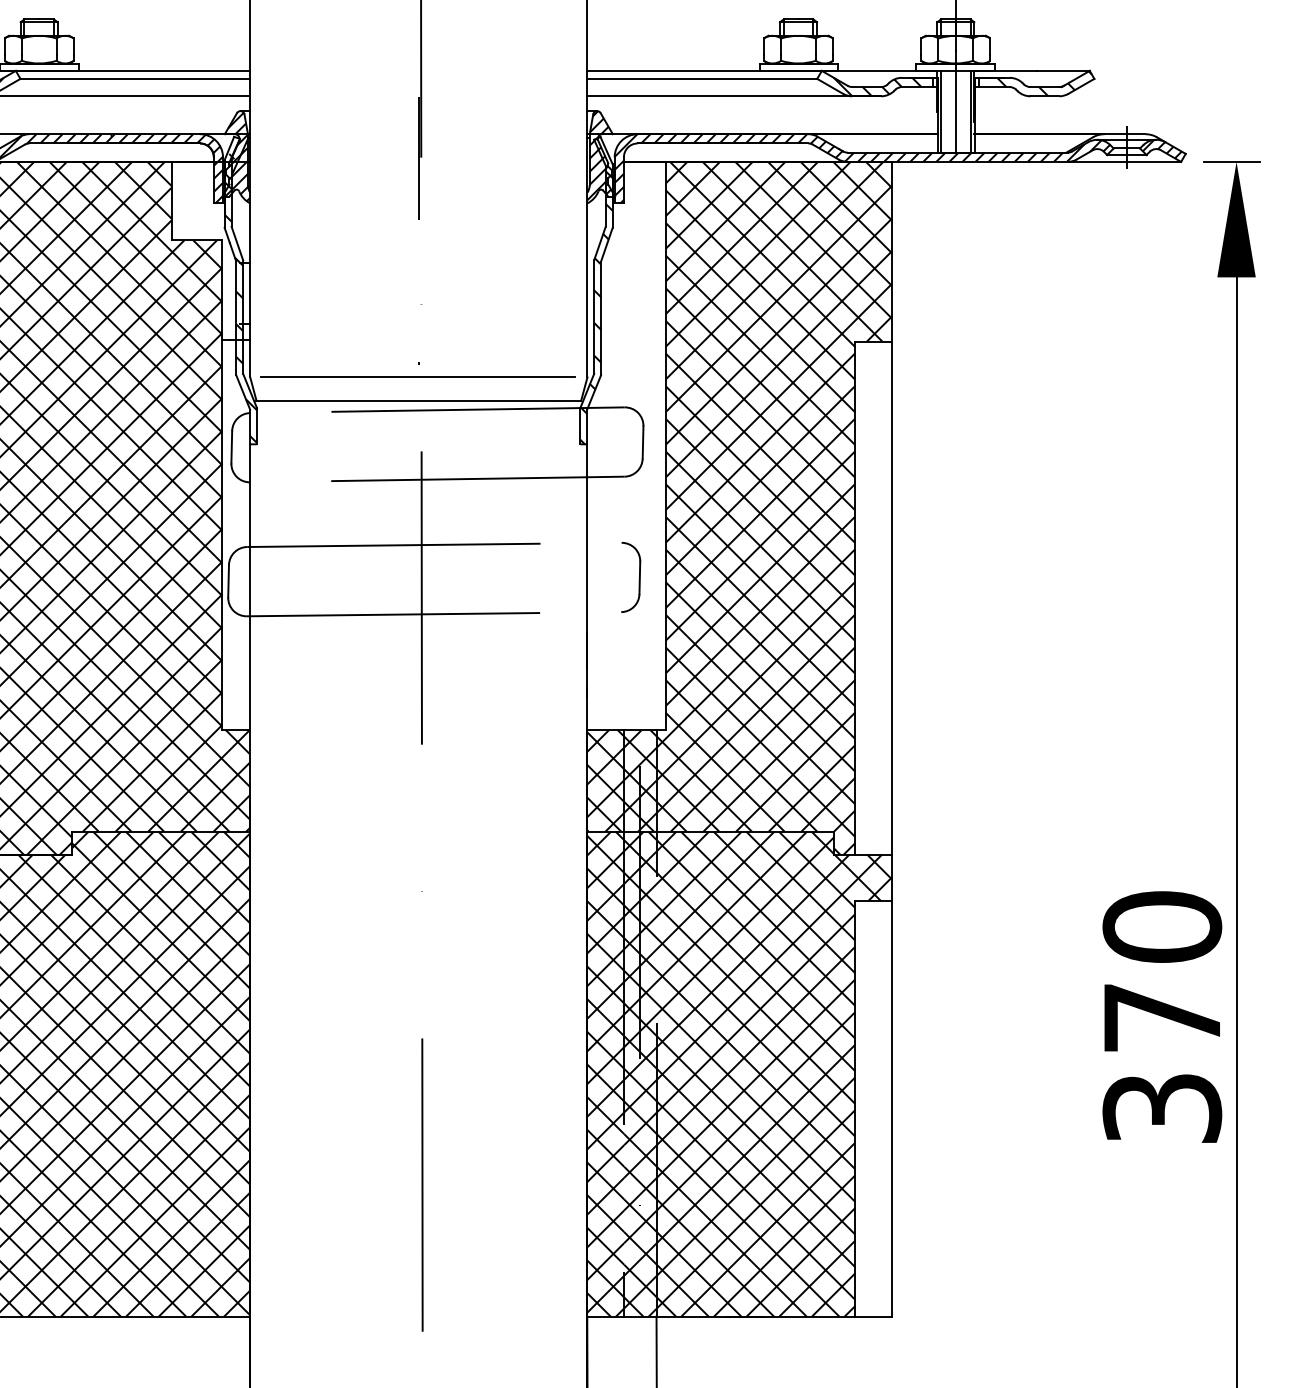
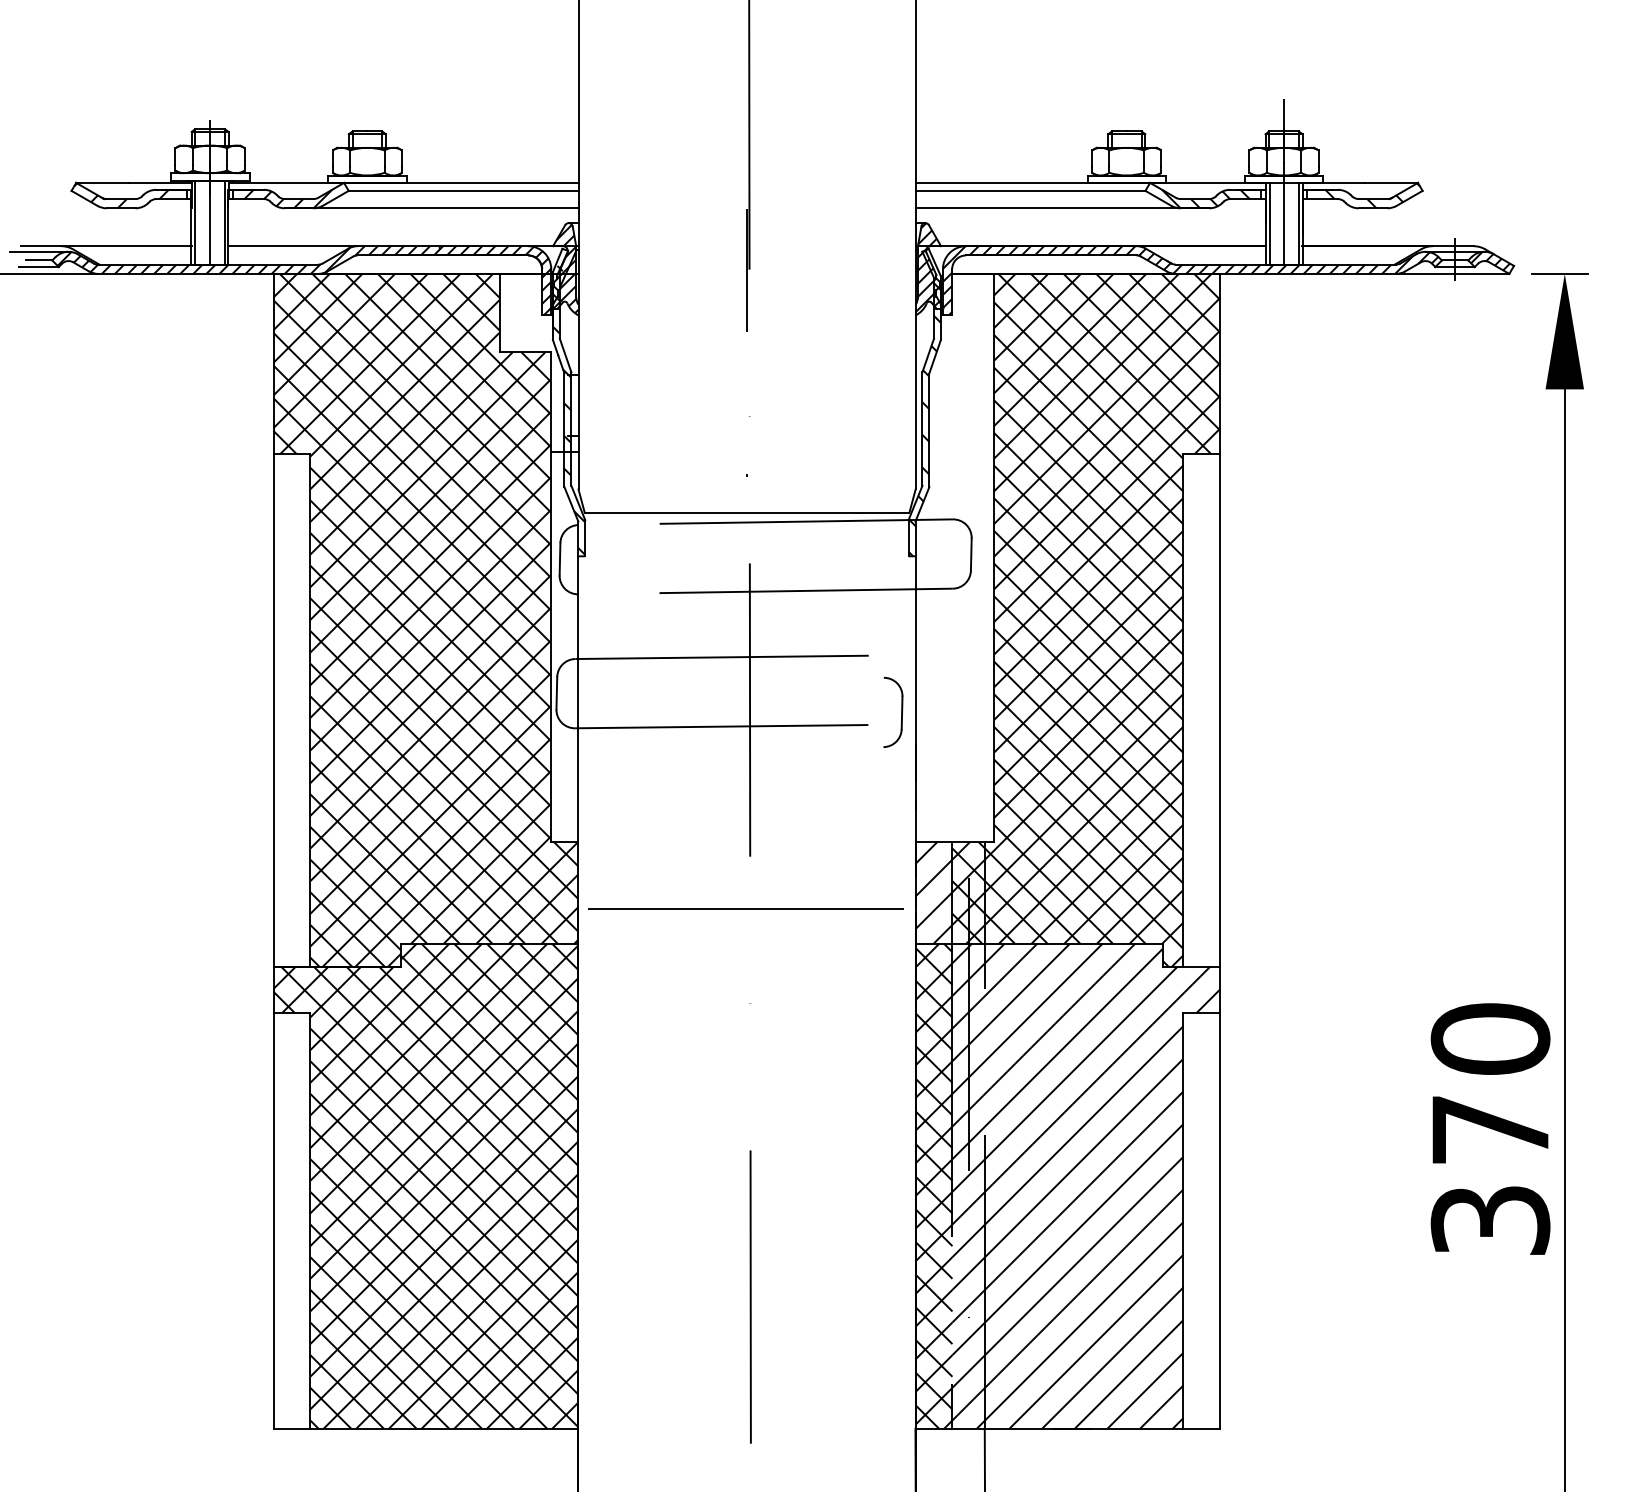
line: (417, 376) -> (745, 908), moved
part: (639, 577) -> (901, 712), moved
hatch: (605, 780) -> (933, 892), removed
hatch: (758, 1073) -> (1086, 1185), removed

